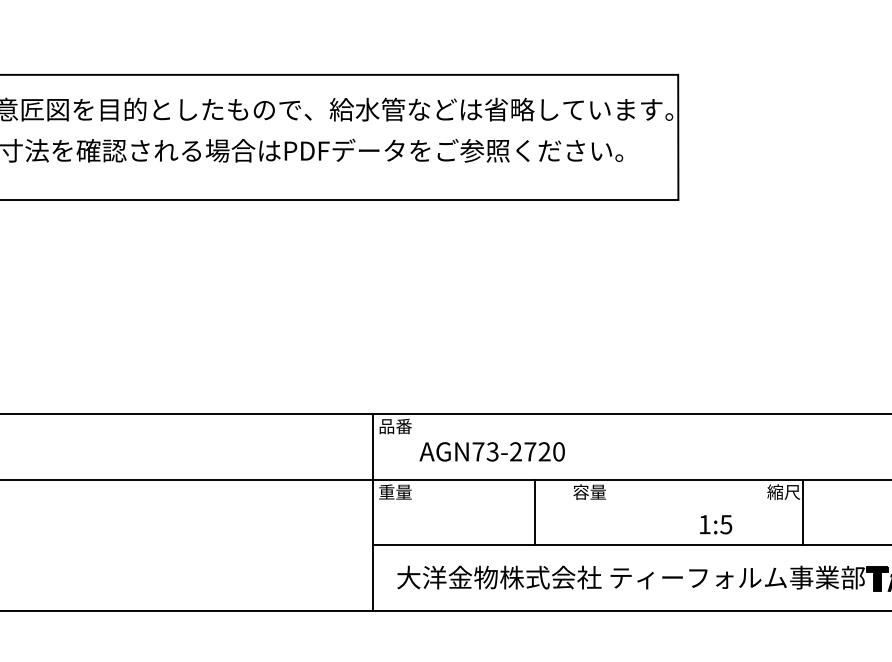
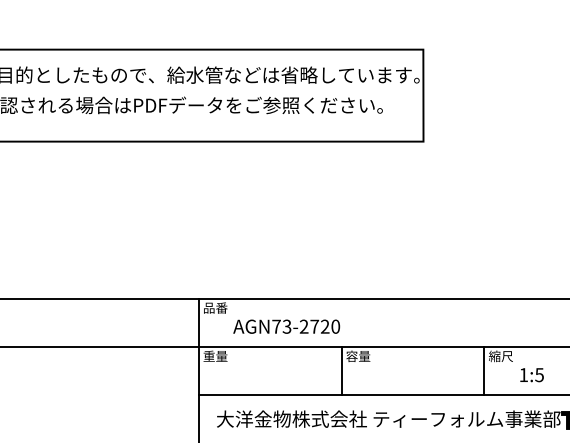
line: (535, 512) -> (341, 371), moved
line: (803, 512) -> (484, 371), moved
text: (716, 524) -> (532, 374), moved

